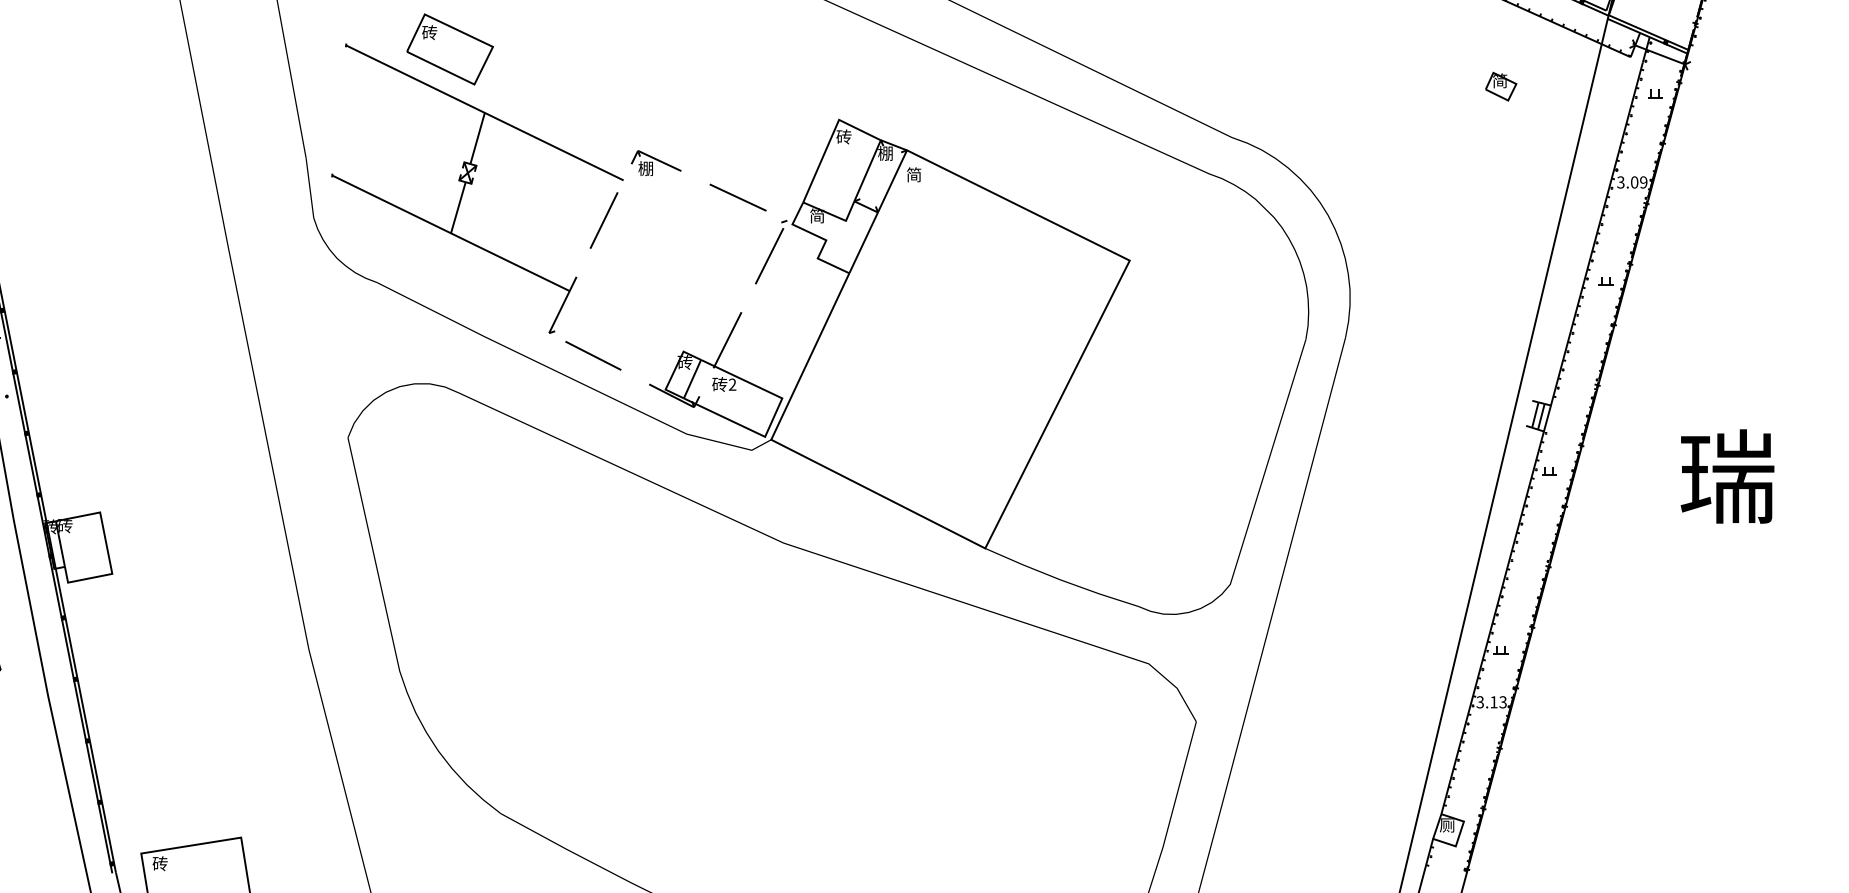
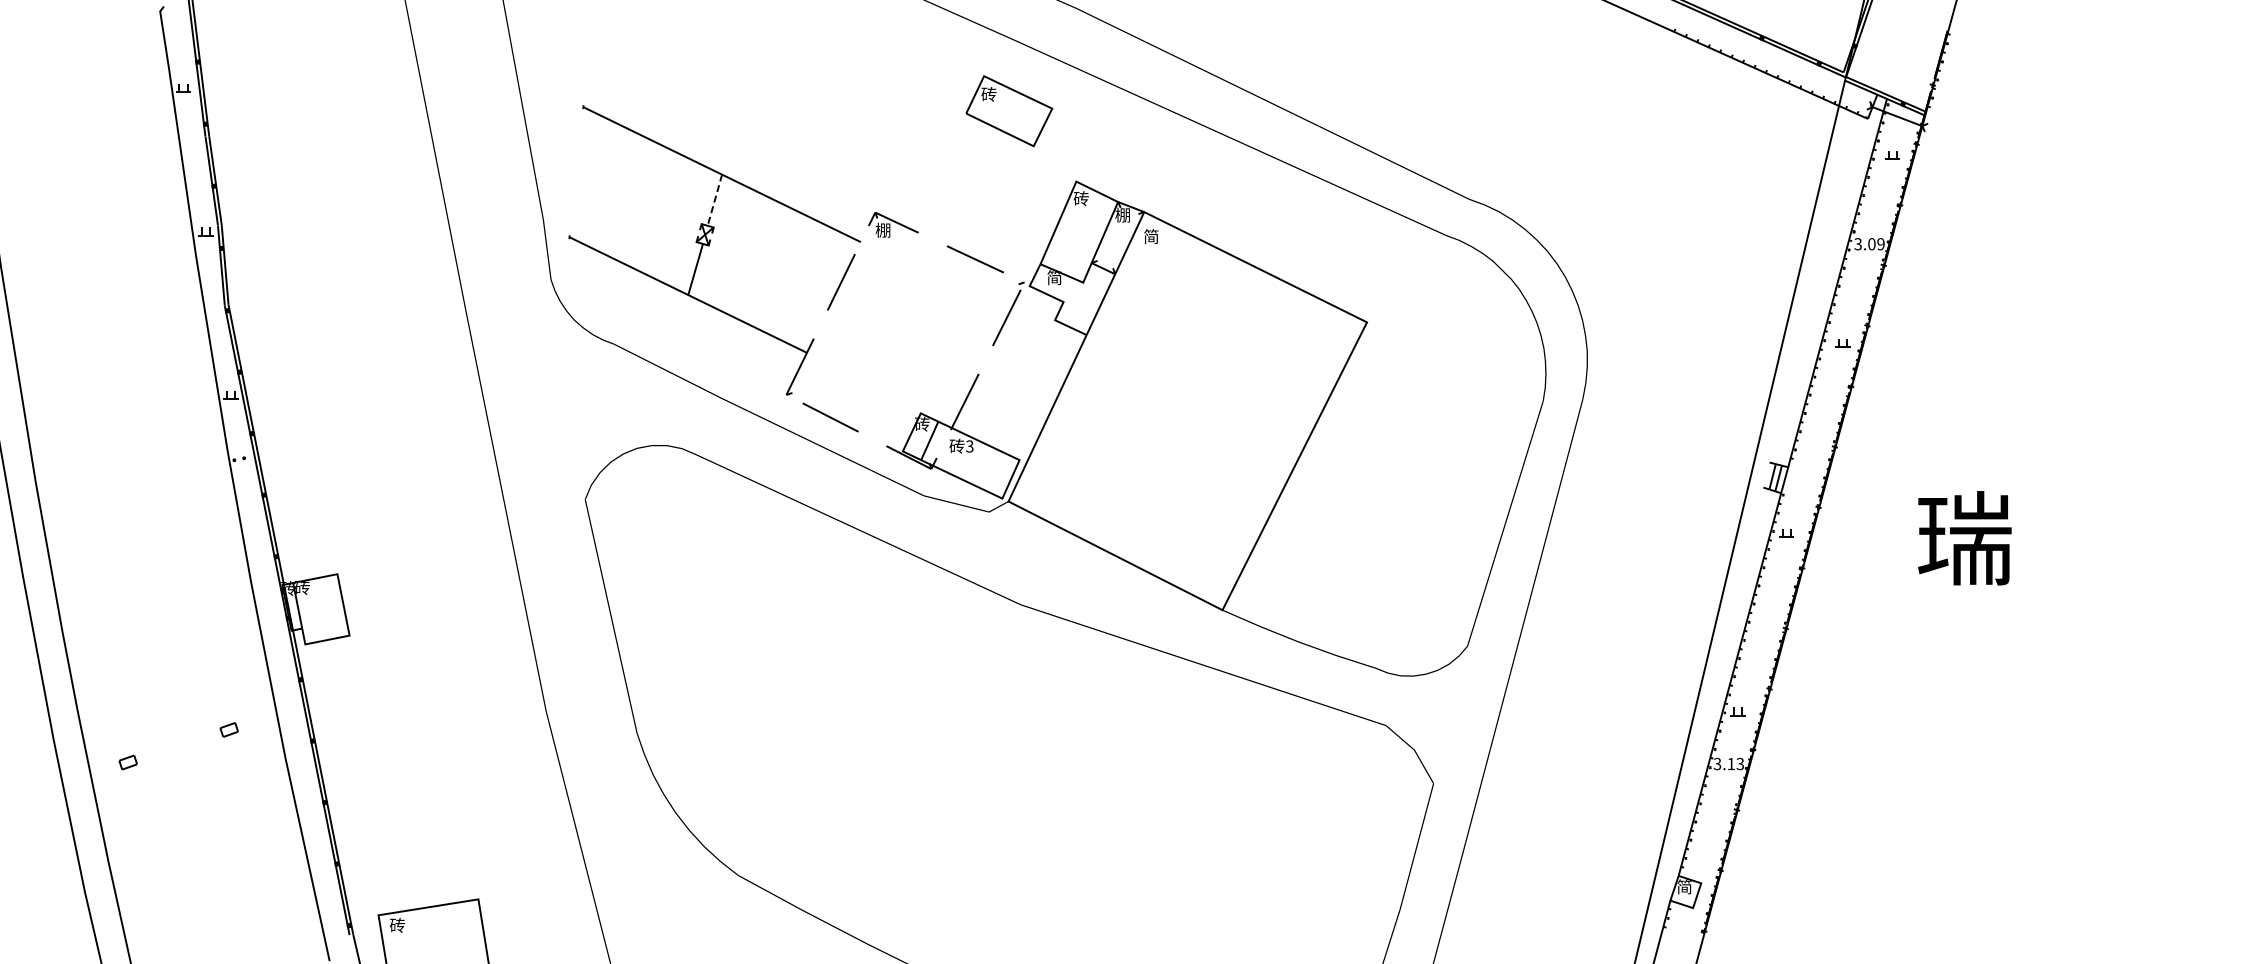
part: (450, 49) -> (1009, 111), moved
part: (1501, 86) -> (1738, 148), removed
line: (477, 139) -> (714, 201), solid -> dashed
text: (732, 384) -> (969, 446), 2 -> 3
text: (1447, 824) -> (1684, 886), 厕 -> 简

